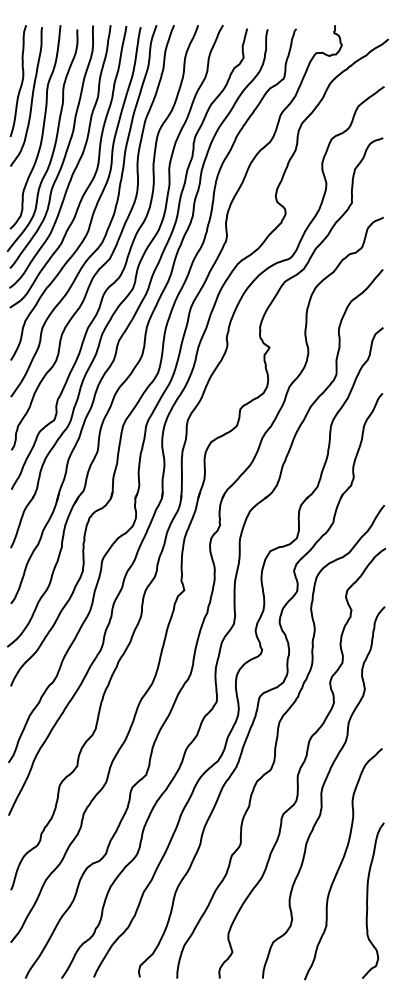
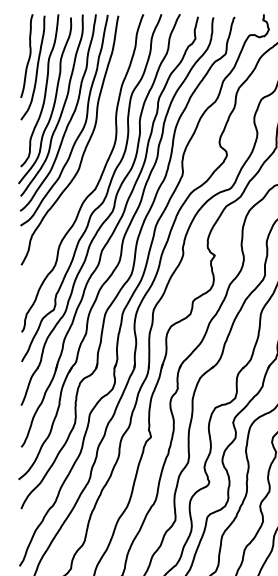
curve: (109, 222) -> (95, 161), removed

